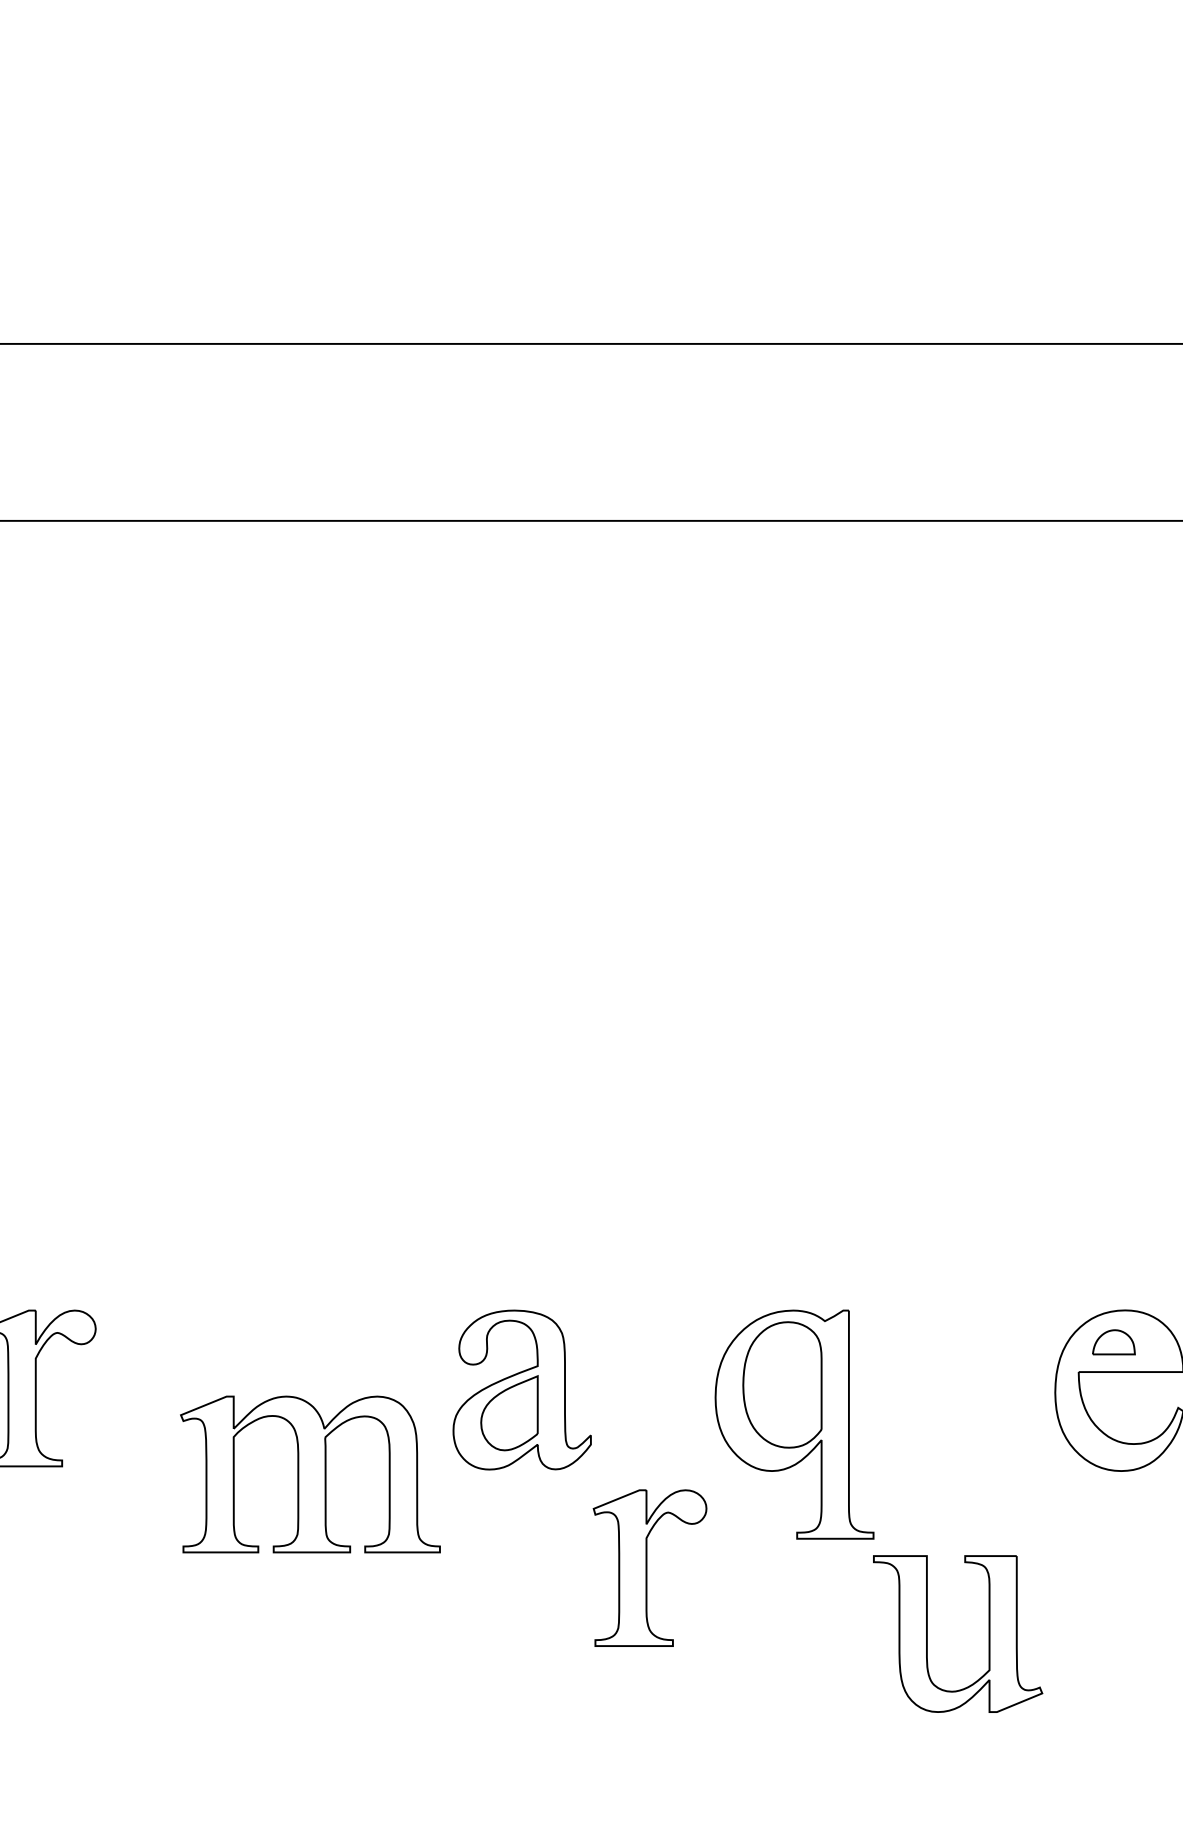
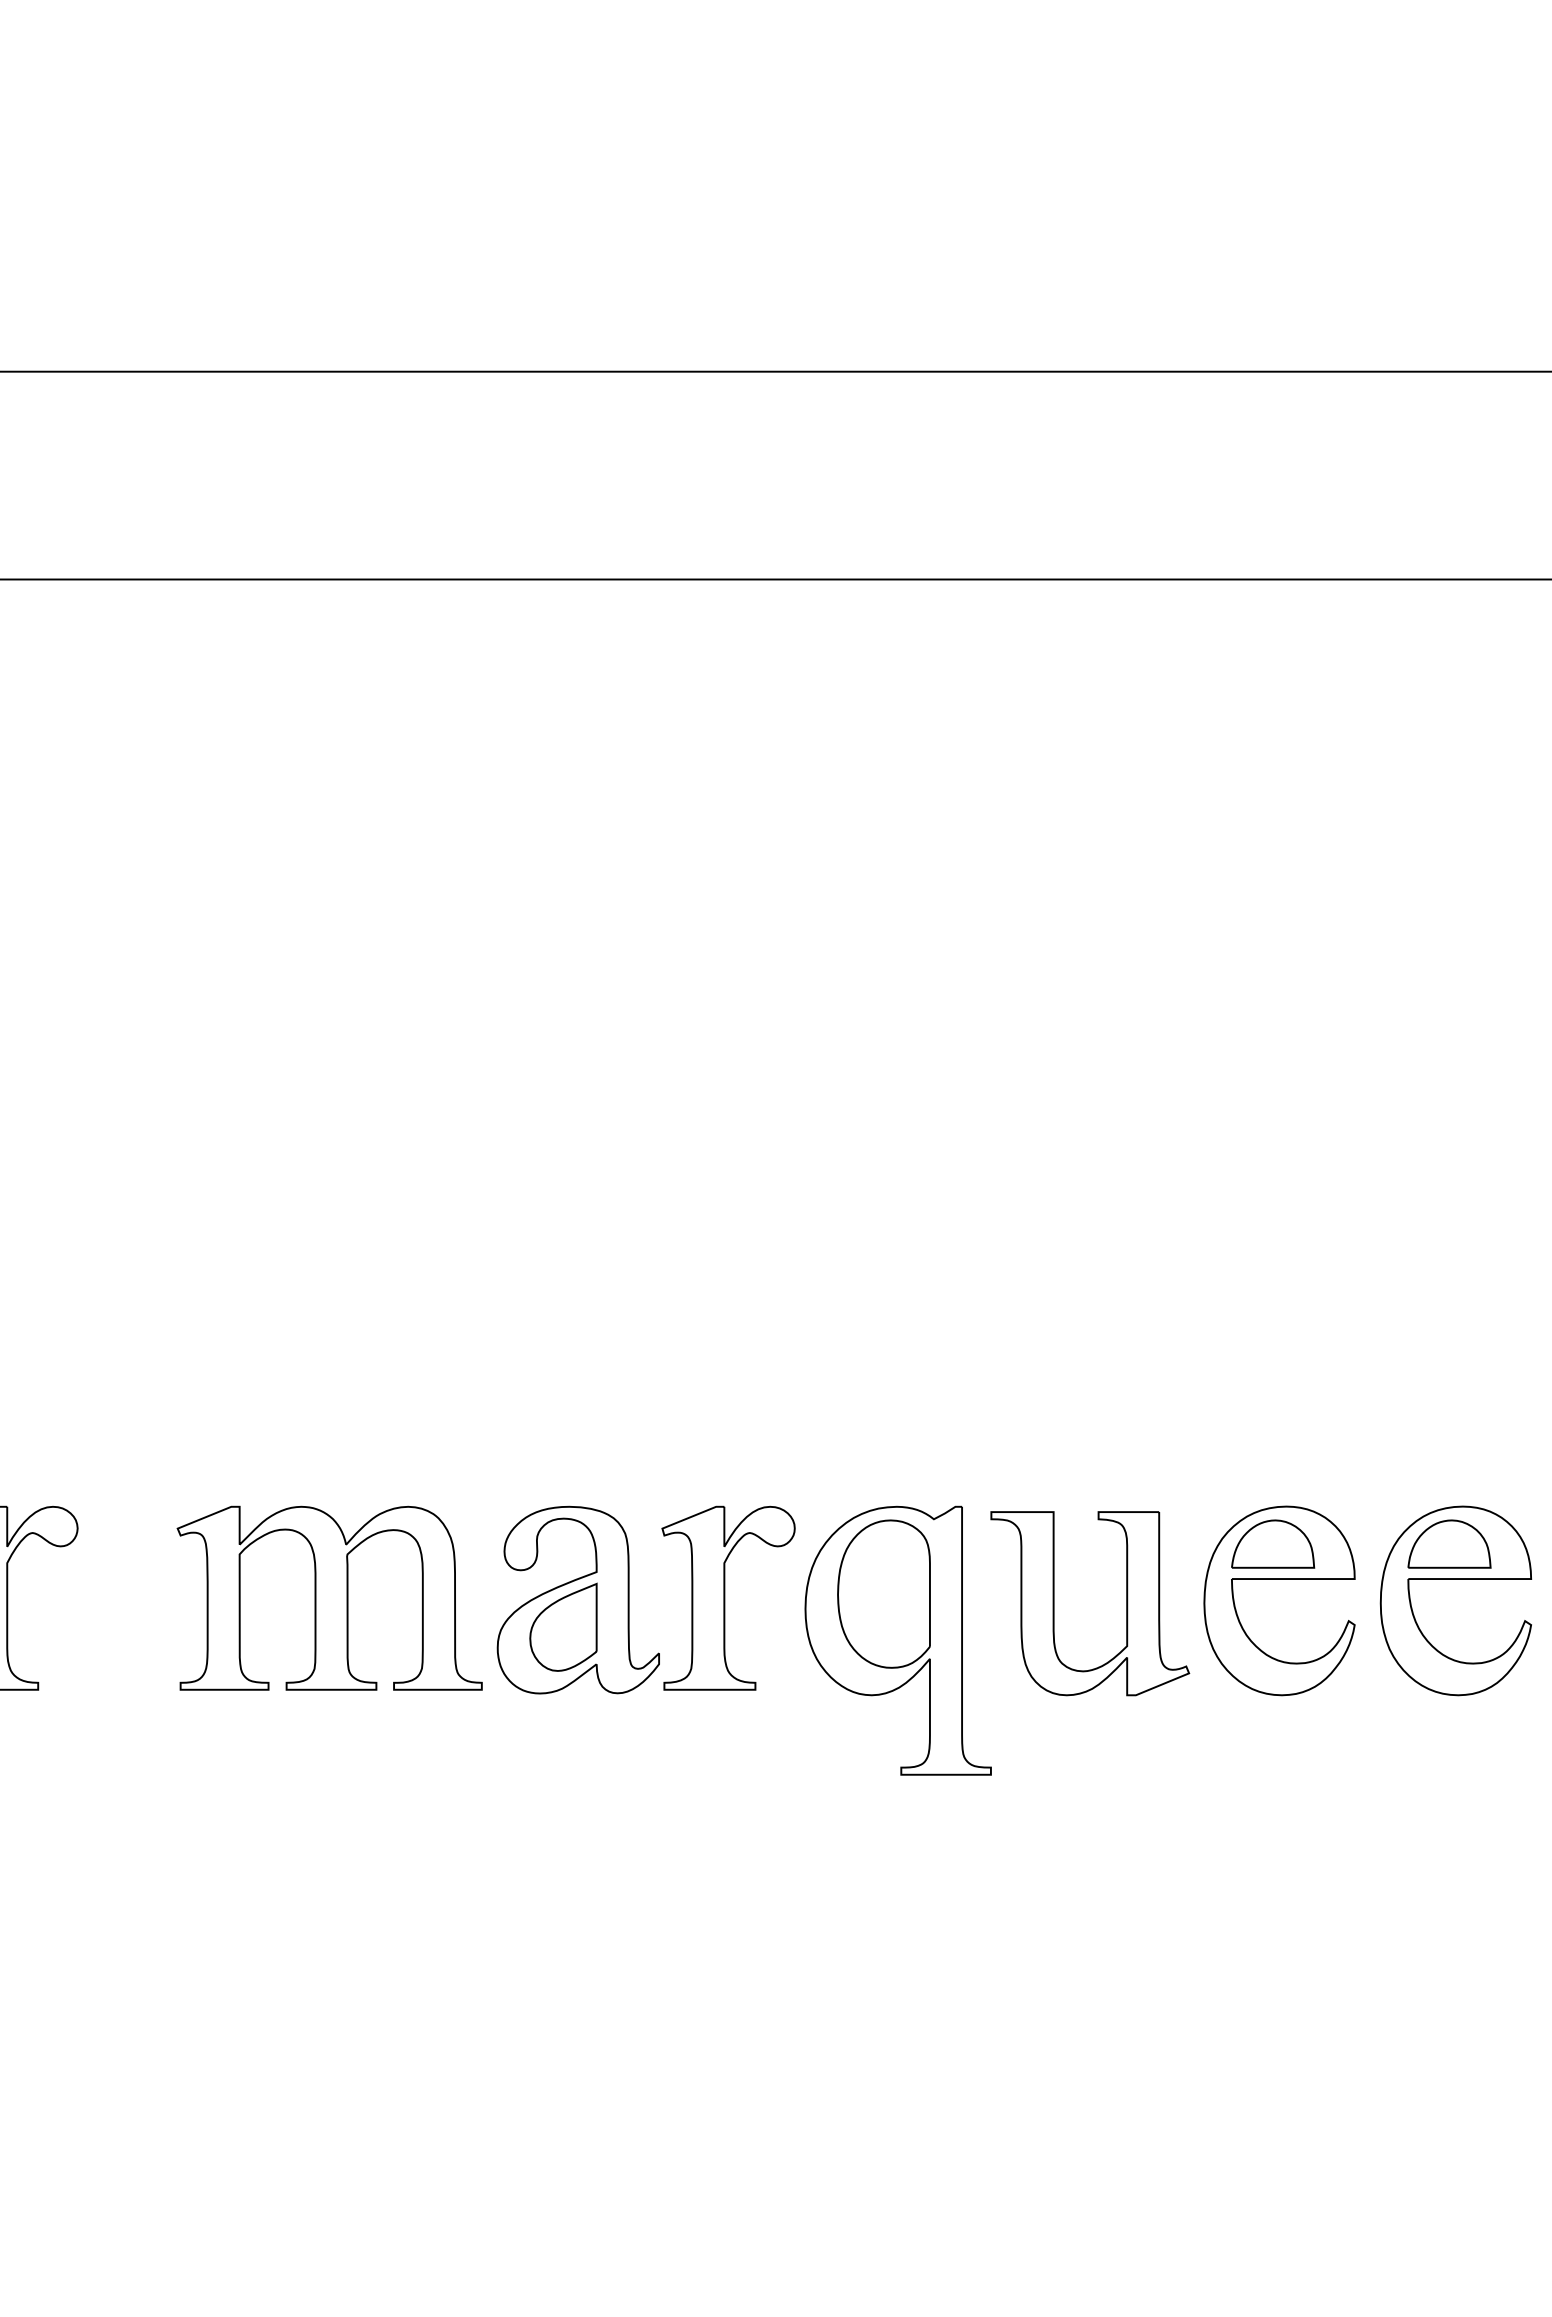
part: (1114, 1341) -> (1273, 1543), size x1.67
part: (310, 1473) -> (329, 1597), moved
part: (650, 1567) -> (728, 1597), moved
part: (927, 1633) -> (1054, 1603), moved

